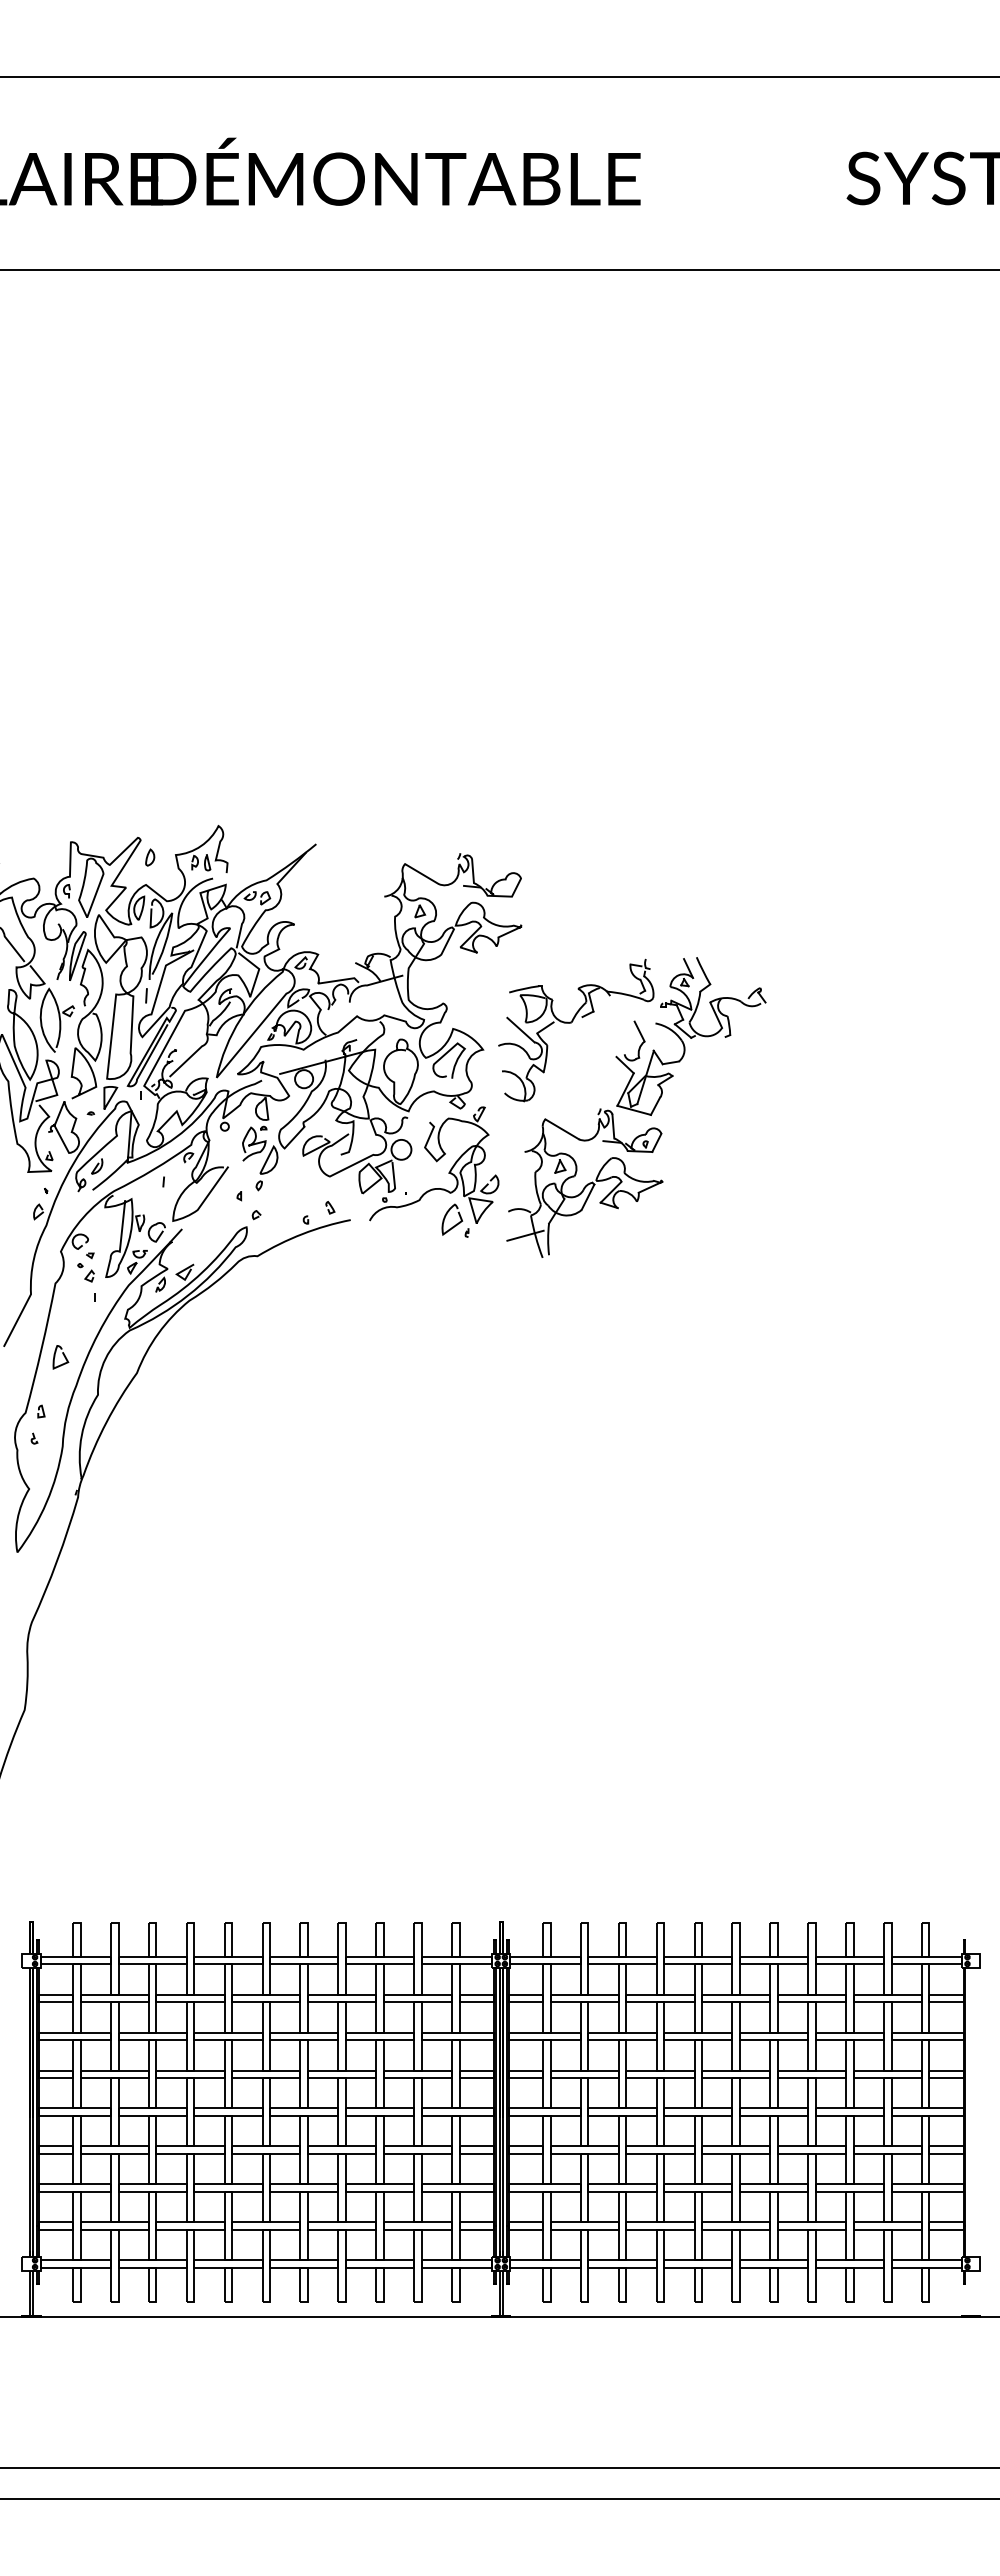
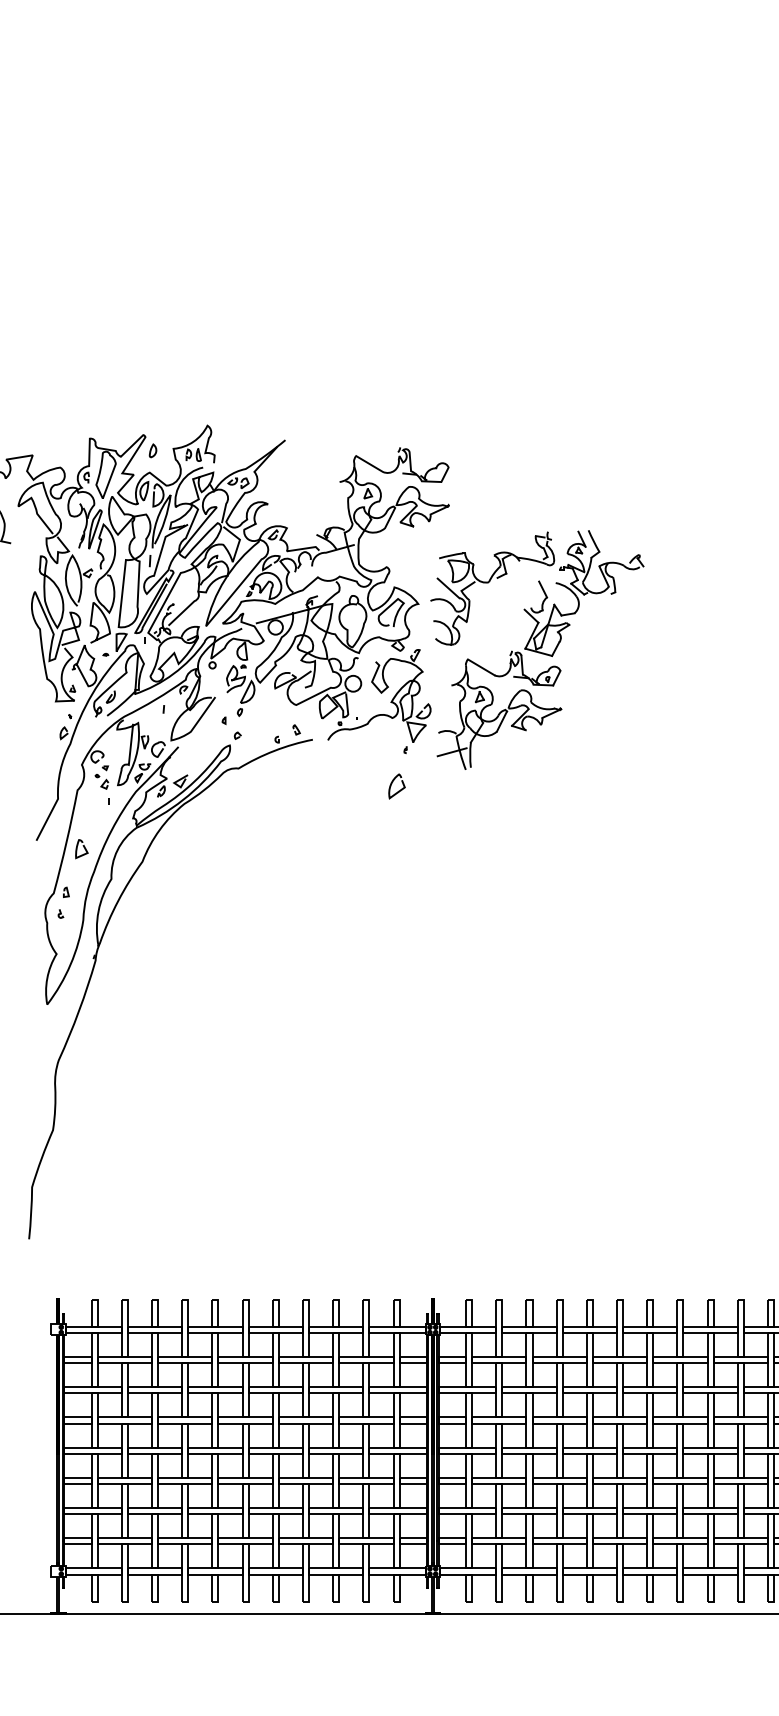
curve: (456, 1223) -> (400, 789), moved

